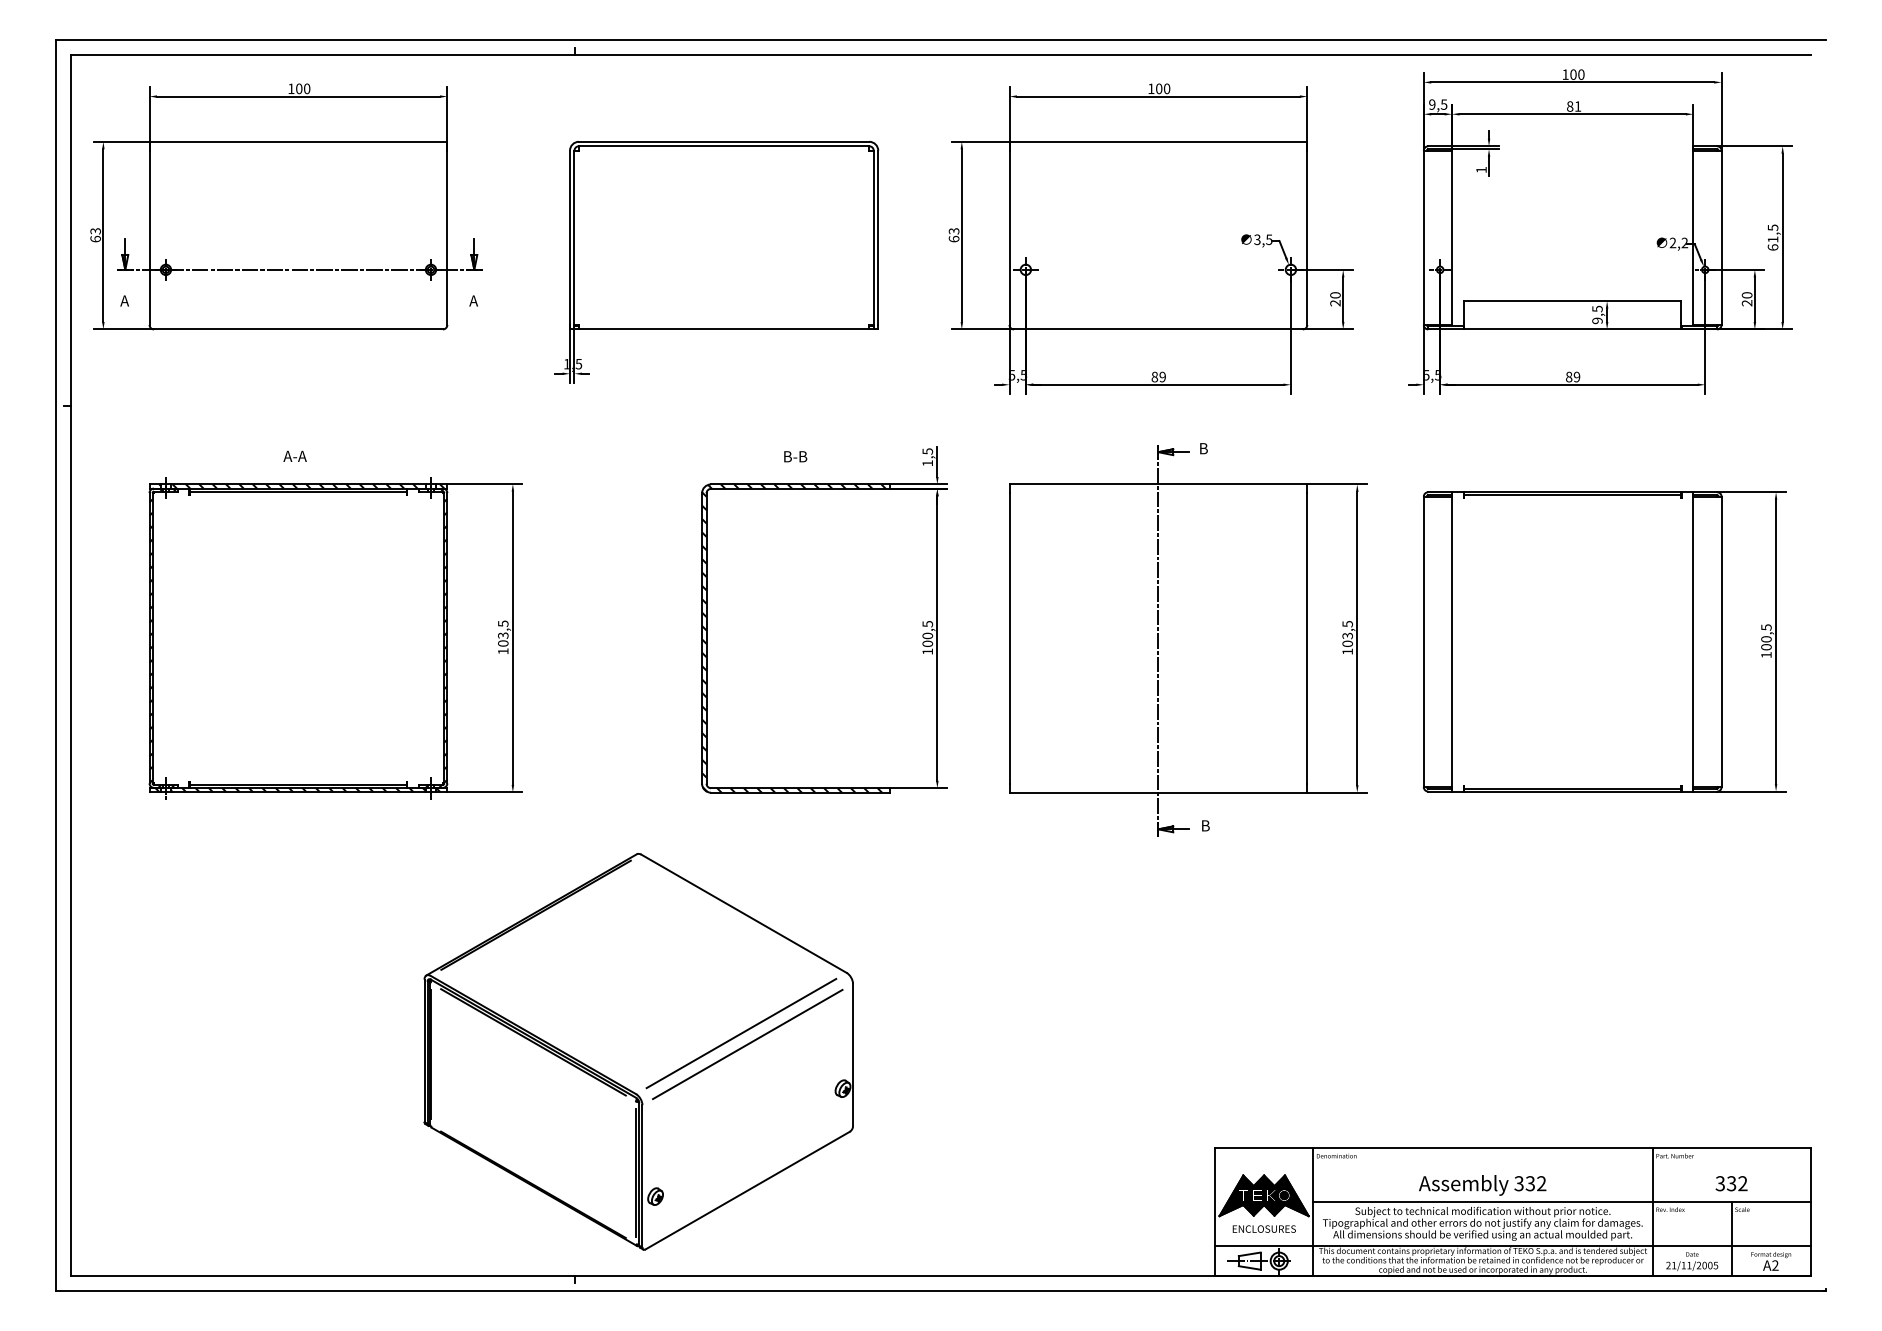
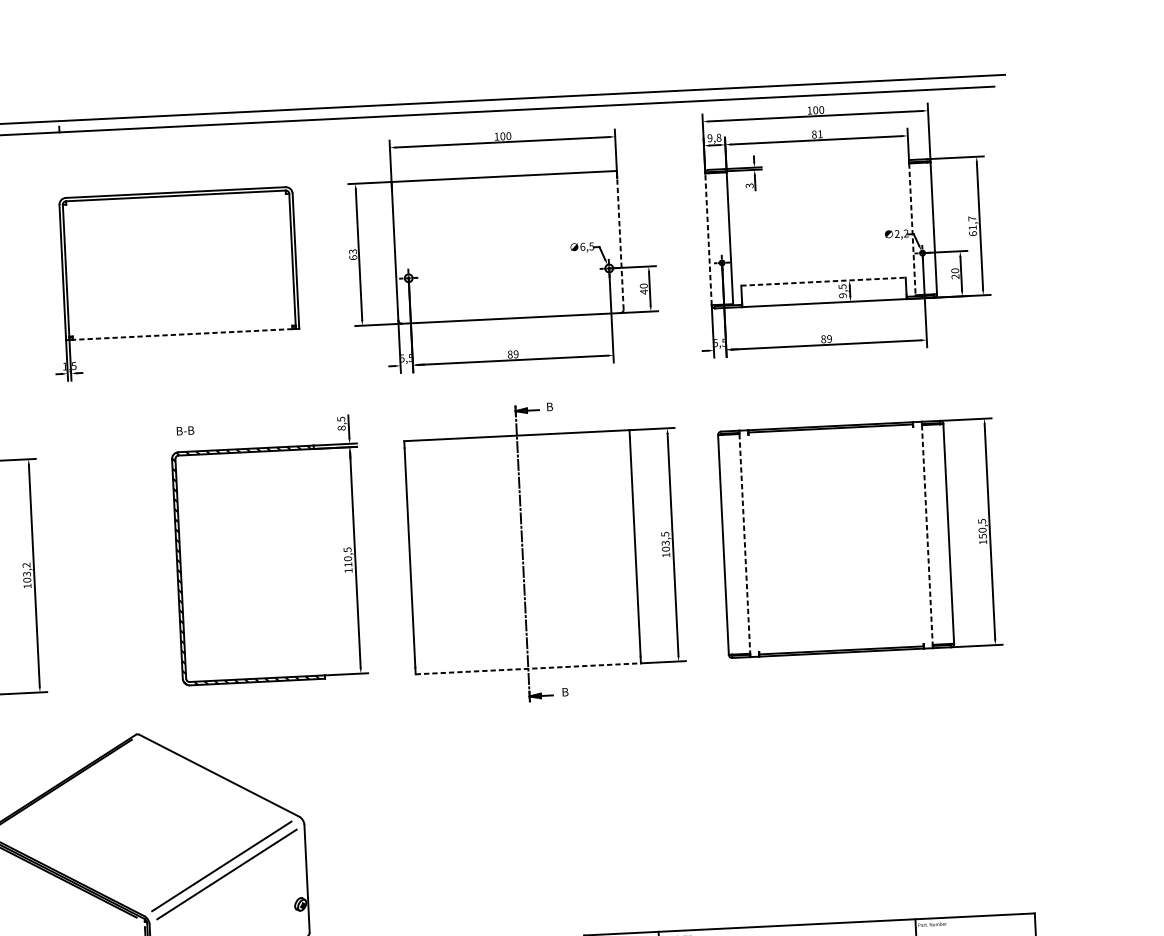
text: (1443, 104) -> (718, 137), 9,5 -> 9,8
text: (1481, 170) -> (749, 186), 1 -> 3
text: (1773, 227) -> (972, 218), 61,5 -> 61,7
line: (1307, 237) -> (620, 243), solid -> dashed
line: (1423, 237) -> (708, 239), solid -> dashed
line: (1693, 238) -> (912, 229), solid -> dashed
text: (1257, 239) -> (582, 246), 3,5 -> 6,5
line: (1572, 301) -> (823, 281), solid -> dashed
text: (1335, 302) -> (644, 291), 20 -> 40
line: (723, 329) -> (182, 334), solid -> dashed
text: (795, 456) -> (185, 430), moved
text: (927, 463) -> (341, 428), 1,5 -> 8,5
text: (503, 623) -> (26, 565), 103,5 -> 103,2
line: (1452, 642) -> (745, 544), solid -> dashed
line: (1693, 642) -> (927, 535), solid -> dashed
text: (927, 643) -> (348, 564), 100,5 -> 110,5
text: (1766, 647) -> (982, 536), 100,5 -> 150,5
line: (1158, 792) -> (528, 668), solid -> dashed

